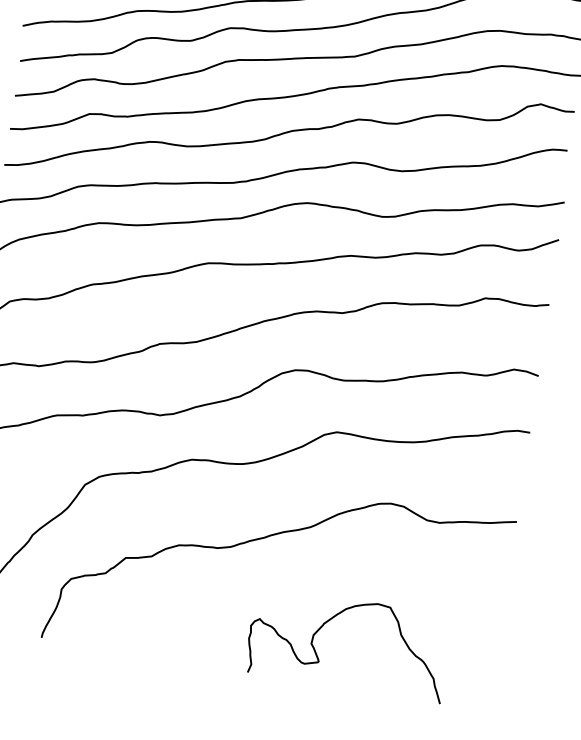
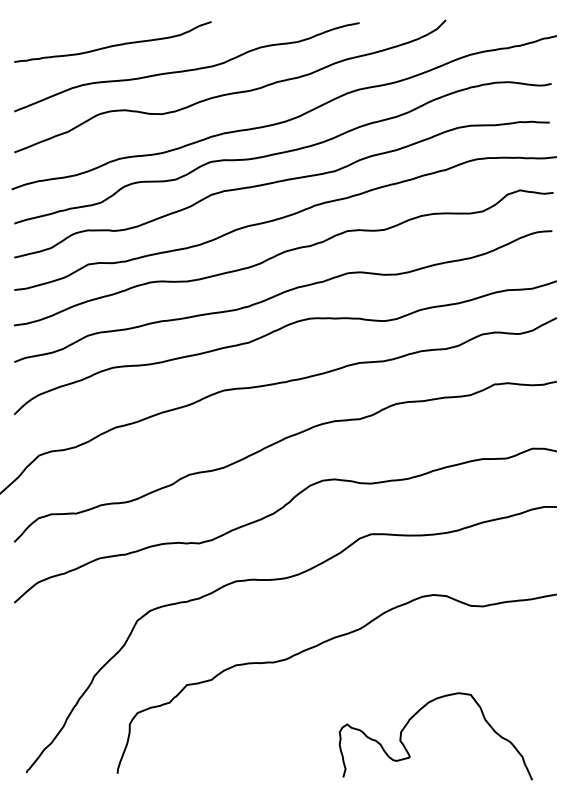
curve: (330, 620) -> (415, 715), moved

